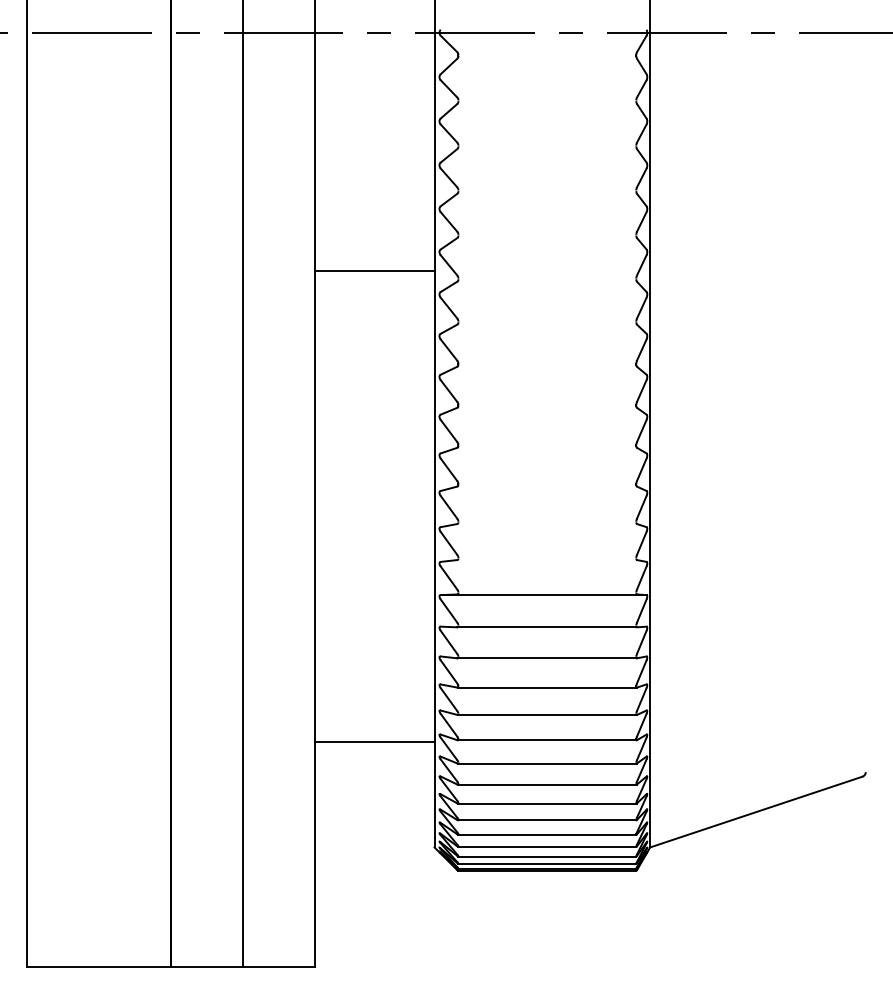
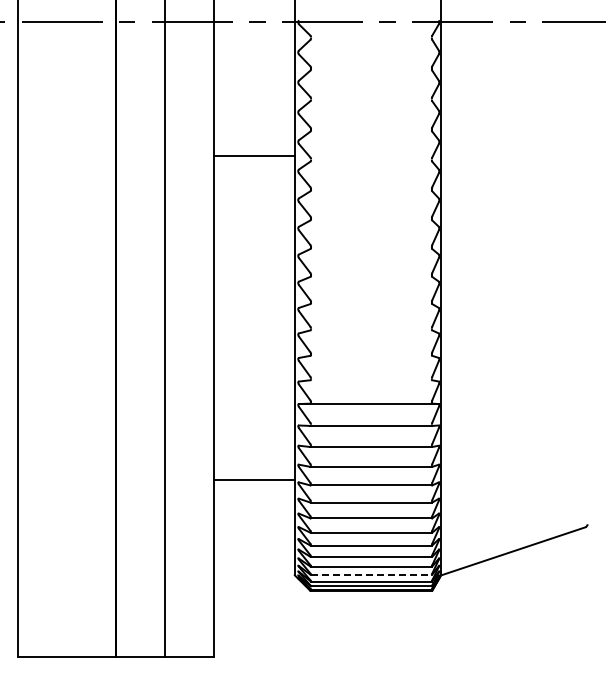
line: (373, 271) -> (253, 156), moved
line: (373, 741) -> (253, 479), moved
line: (547, 846) -> (371, 574), solid -> dashed

